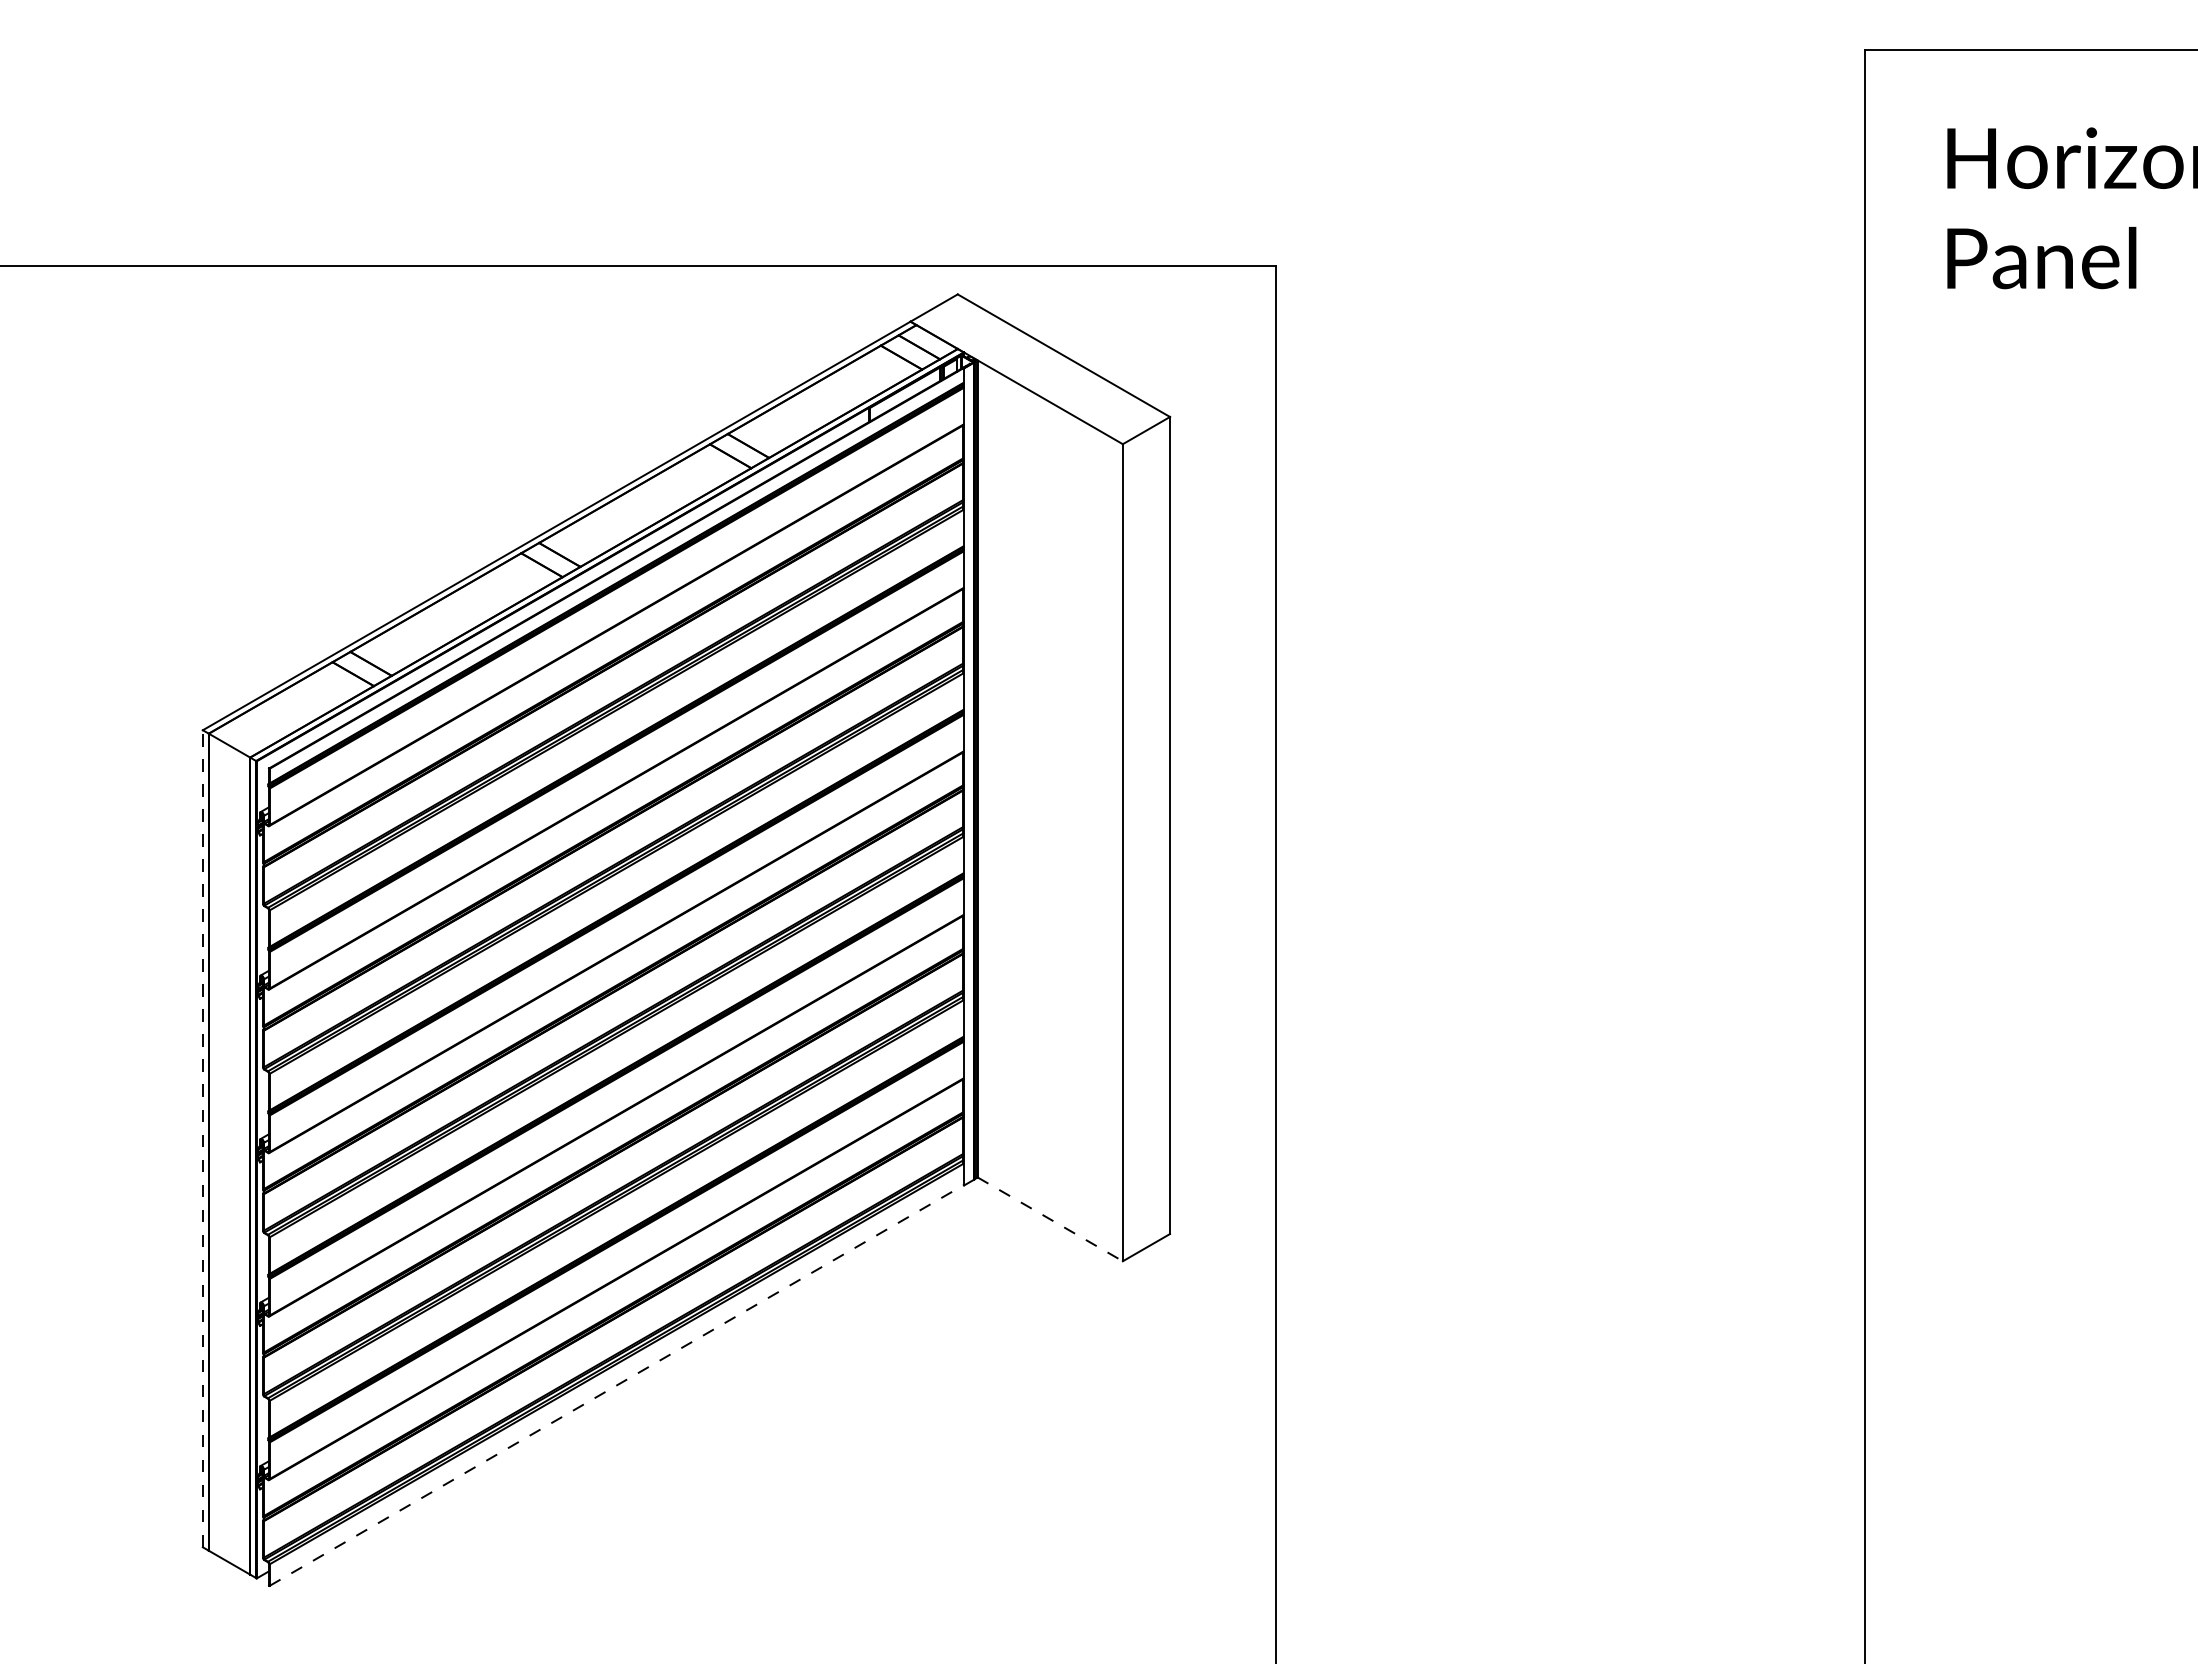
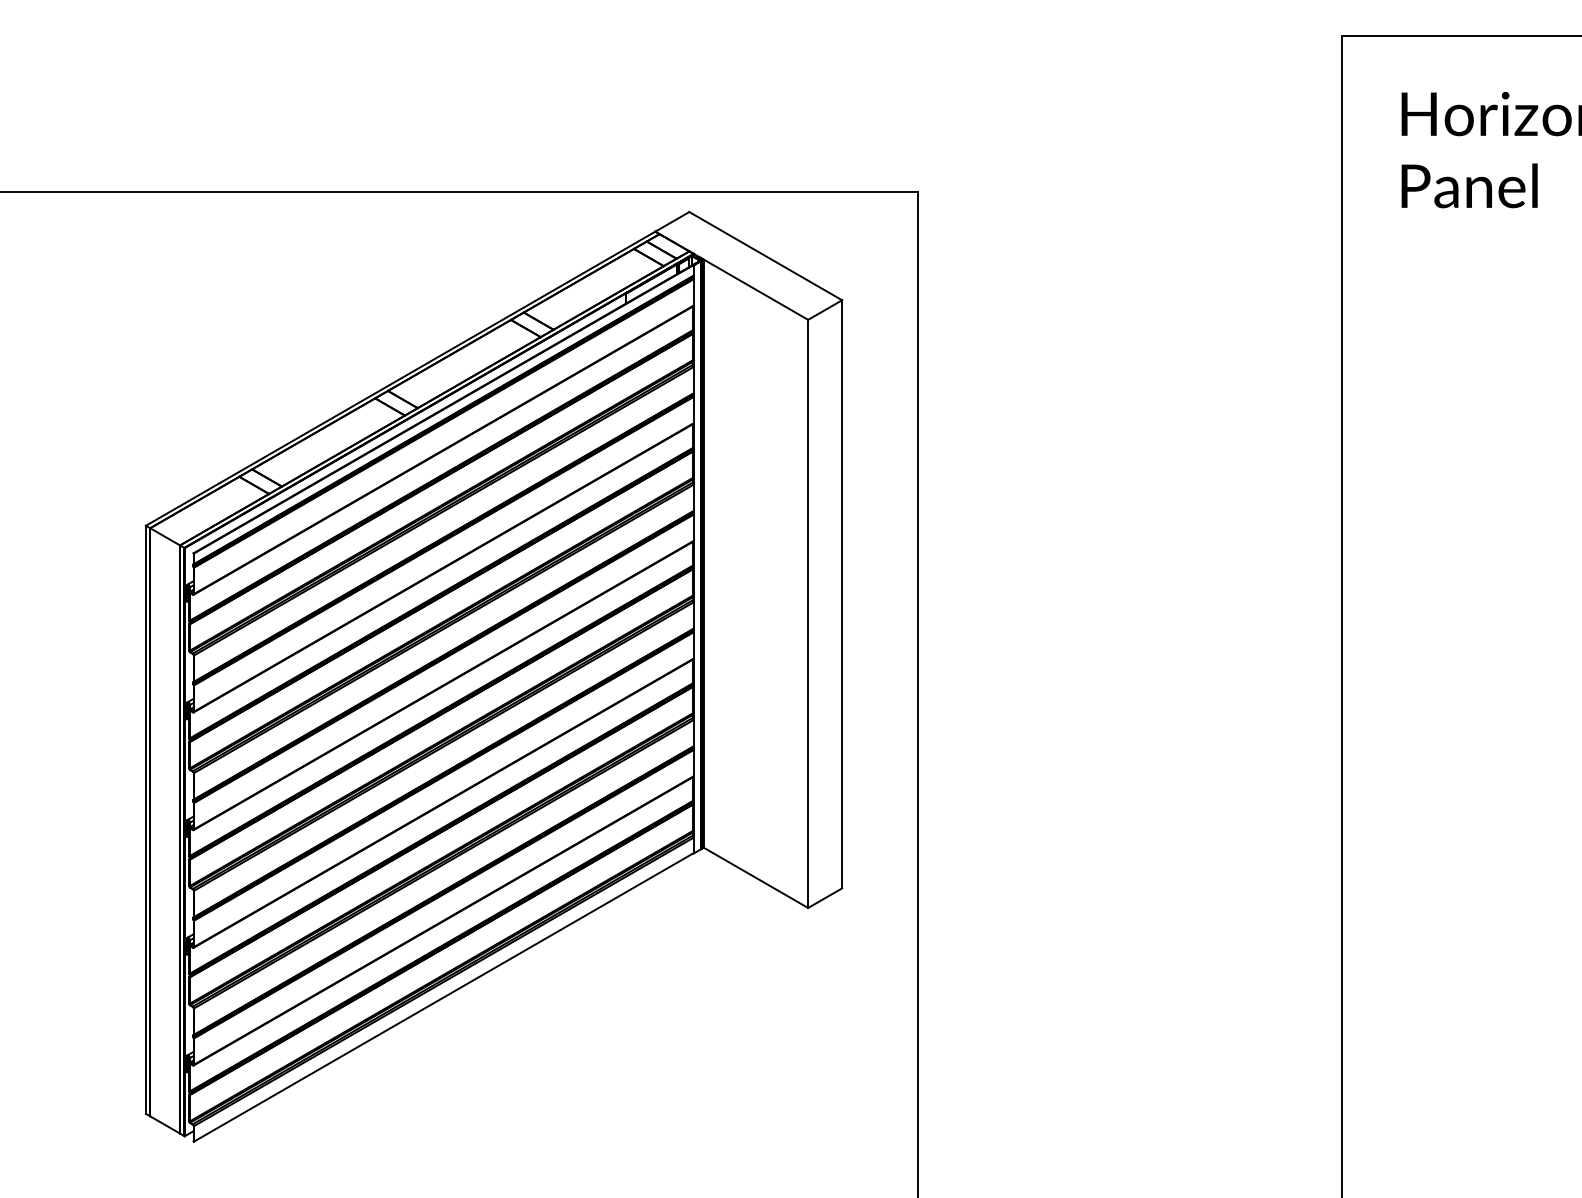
line: (202, 1138) -> (145, 819), dashed -> solid
line: (1050, 1219) -> (756, 877), dashed -> solid
line: (616, 1385) -> (443, 997), dashed -> solid

